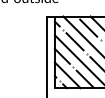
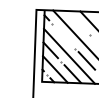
line: (88, 27) -> (77, 22), removed
line: (74, 41) -> (63, 35), removed

